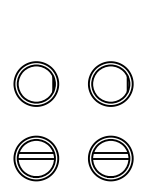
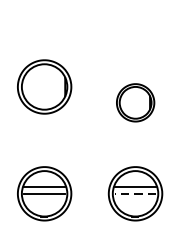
part: (36, 83) -> (44, 86), moved
part: (110, 83) -> (135, 102), size x0.7
line: (110, 158) -> (135, 193), solid -> dashed

